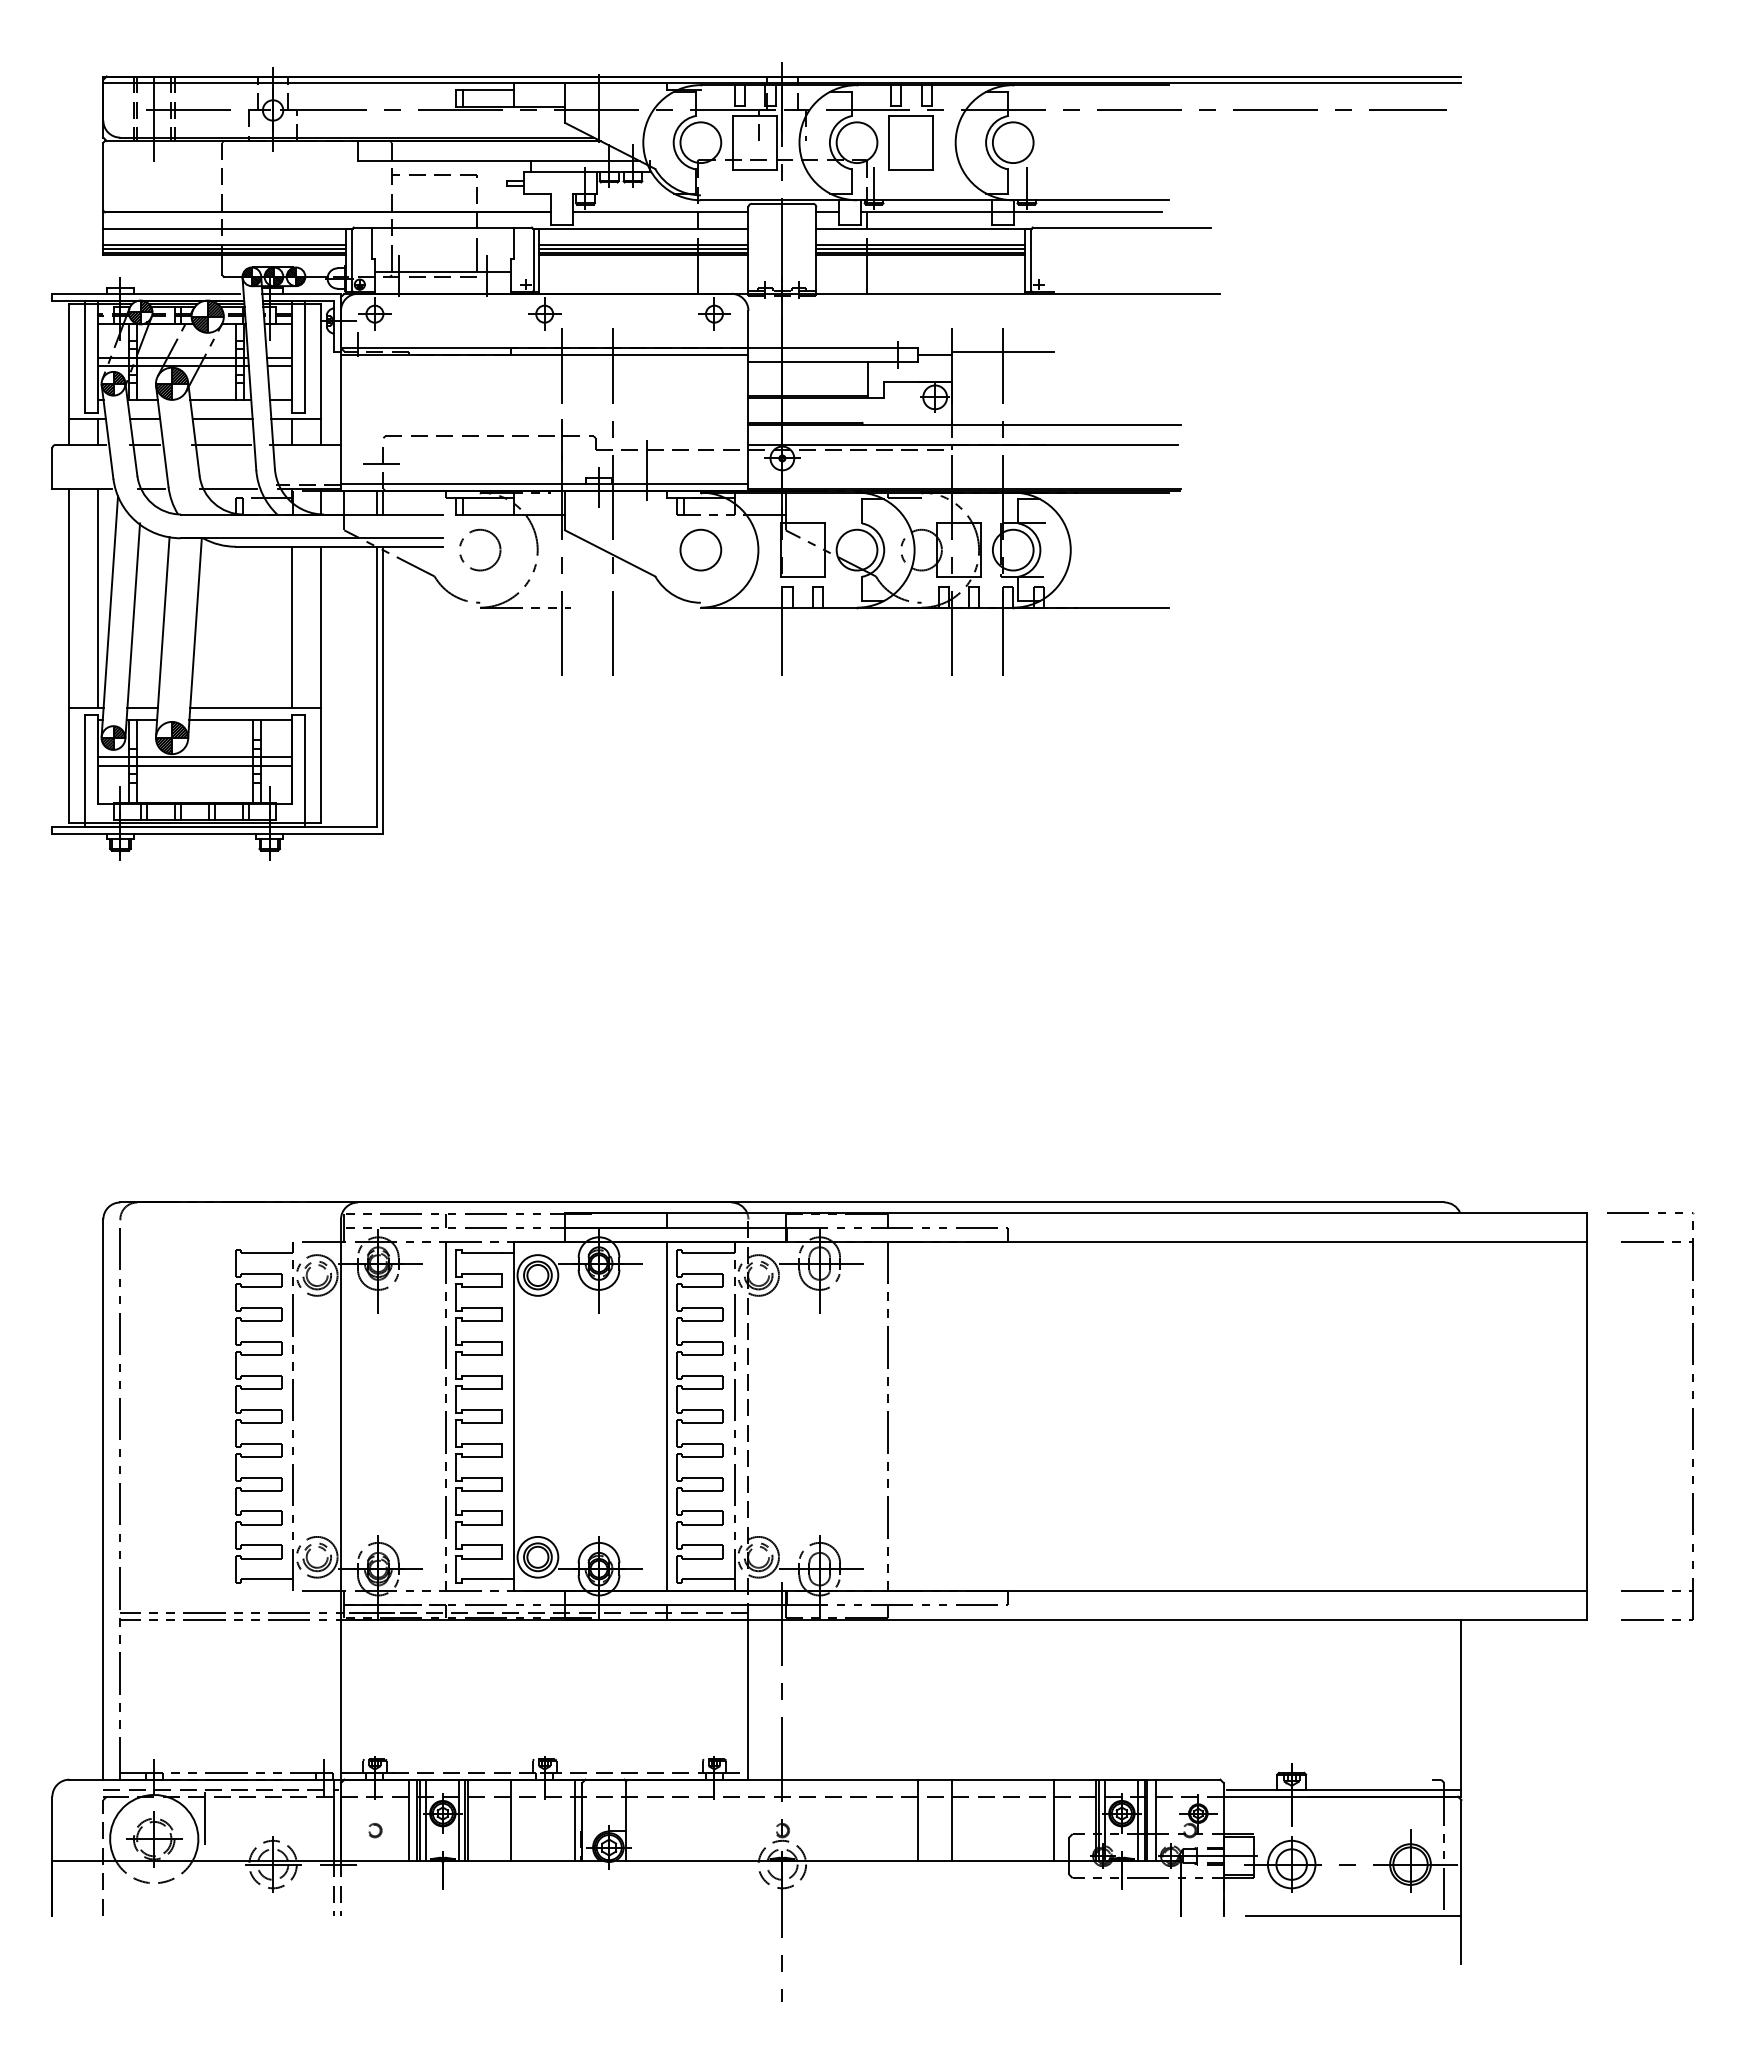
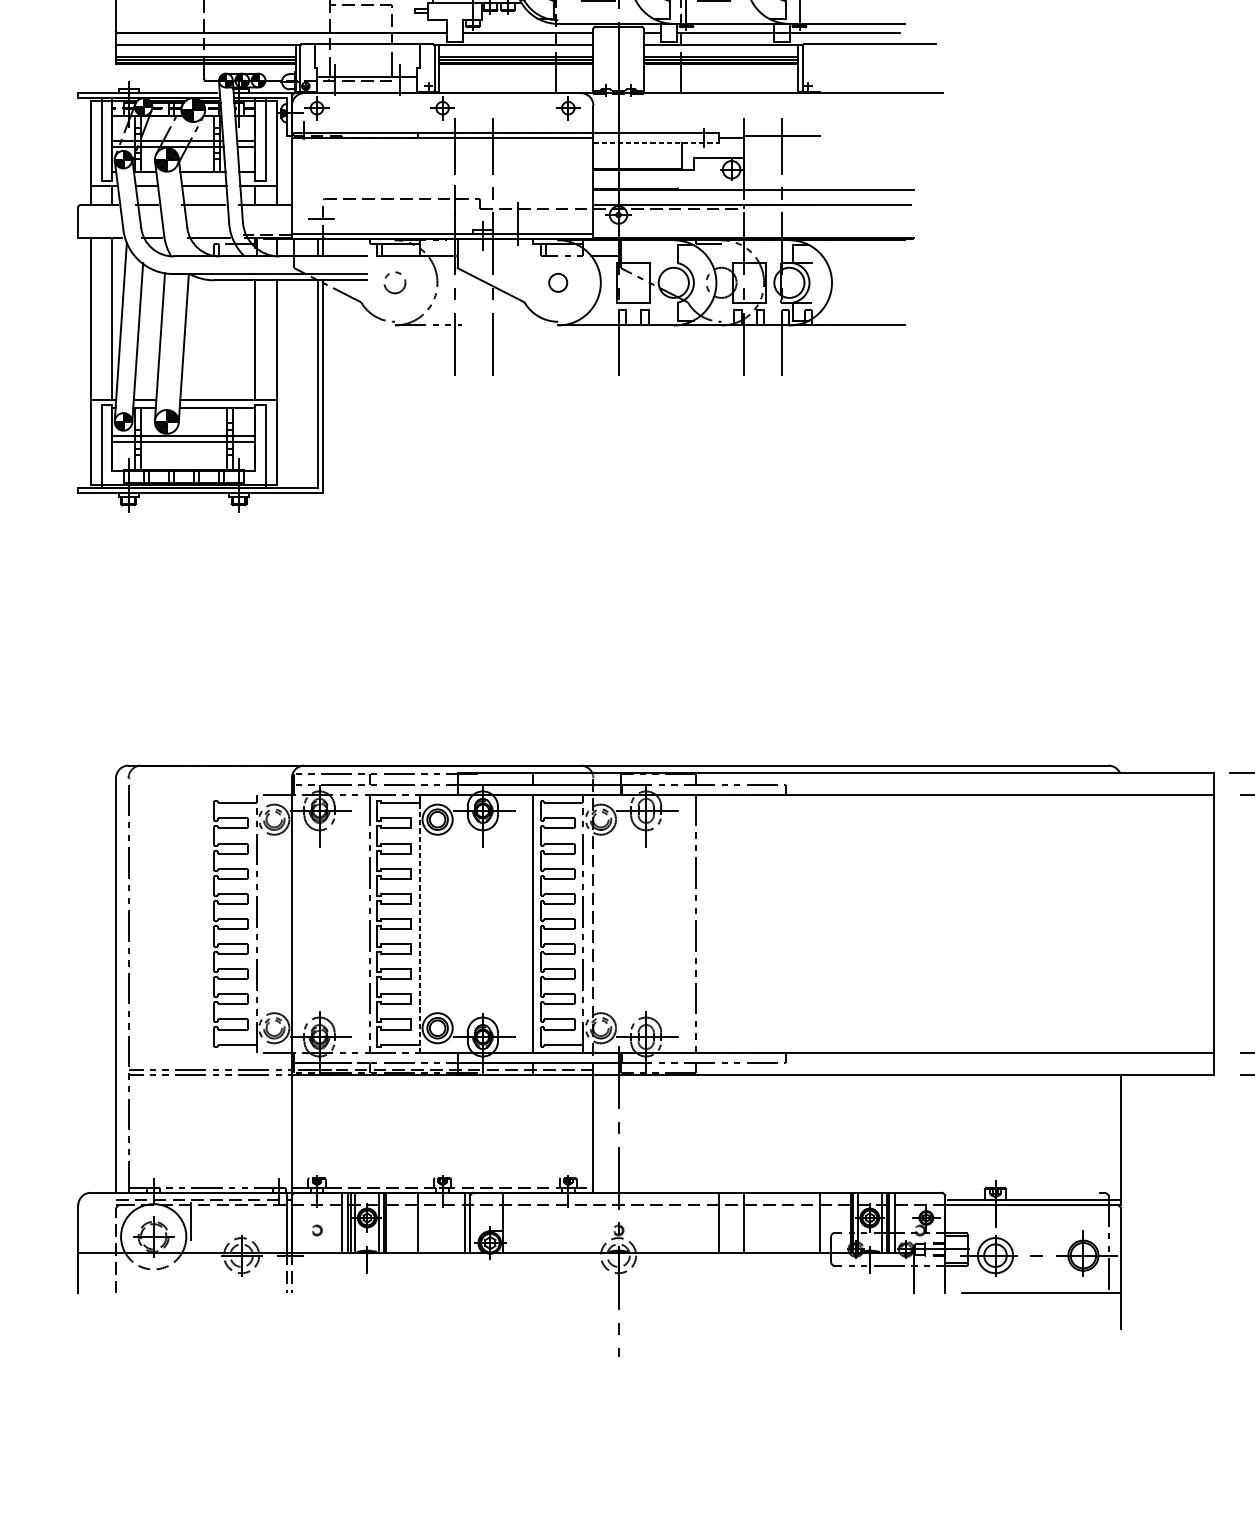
line: (833, 361) -> (656, 143), solid -> dashed
circle: (480, 549) -> (395, 282), size x0.7
circle: (700, 549) -> (557, 282), size x0.6
line: (514, 1416) -> (420, 924), solid -> dashed

